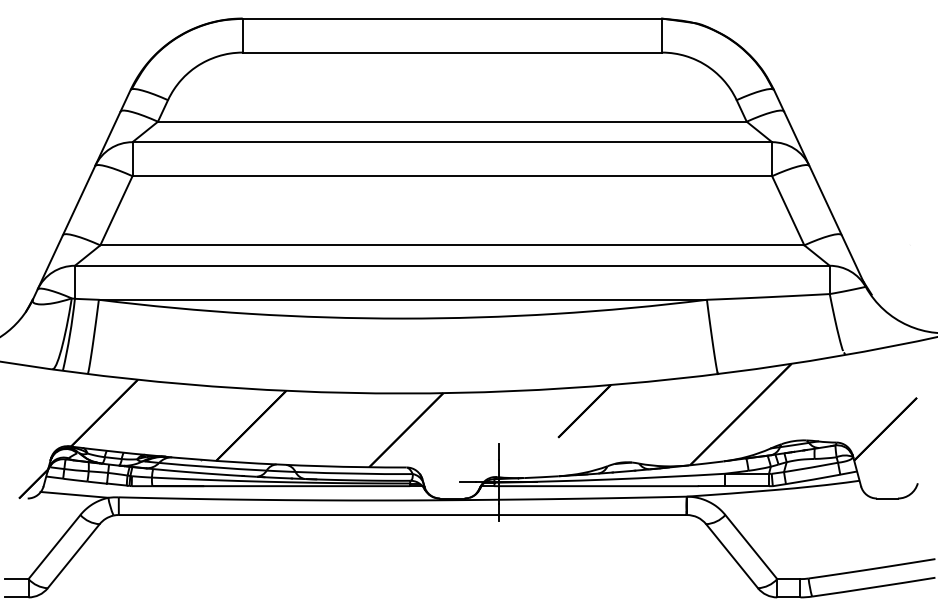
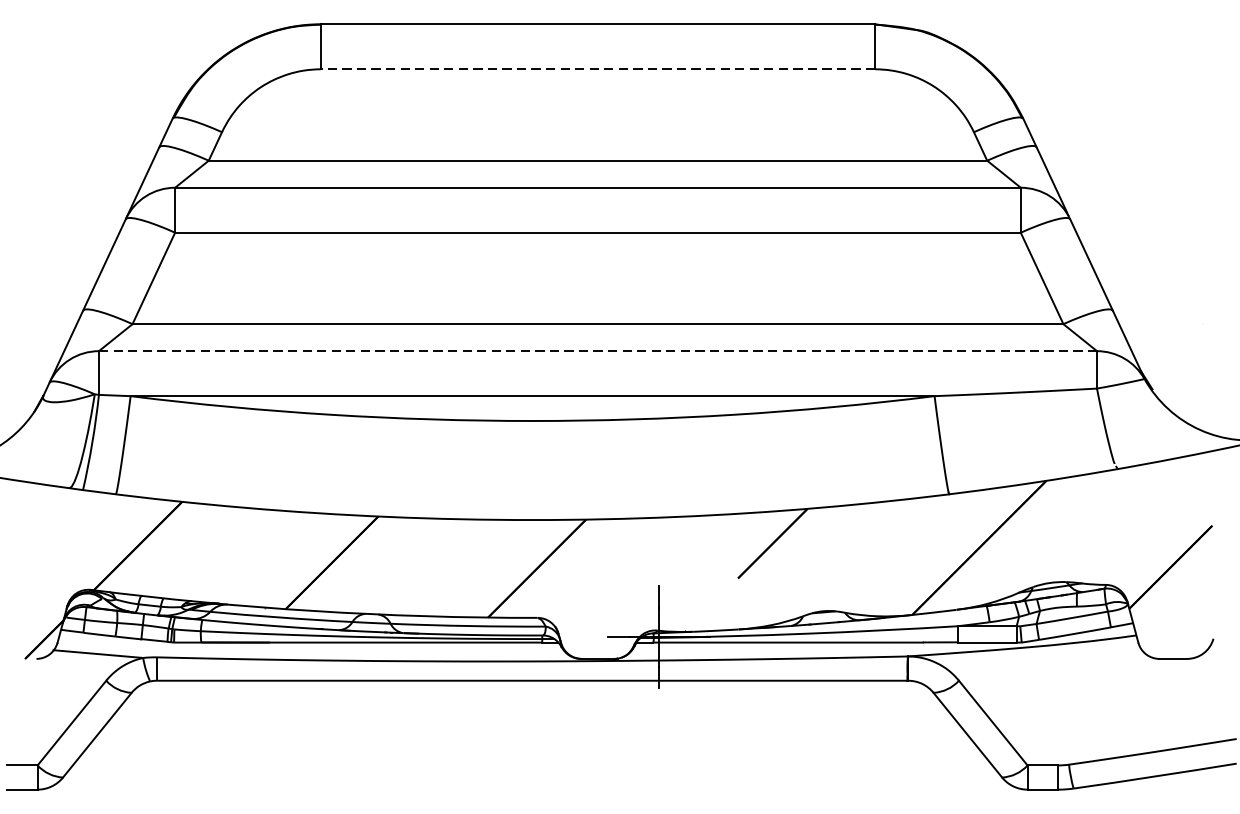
line: (452, 52) -> (598, 69), solid -> dashed
line: (452, 265) -> (598, 350), solid -> dashed

